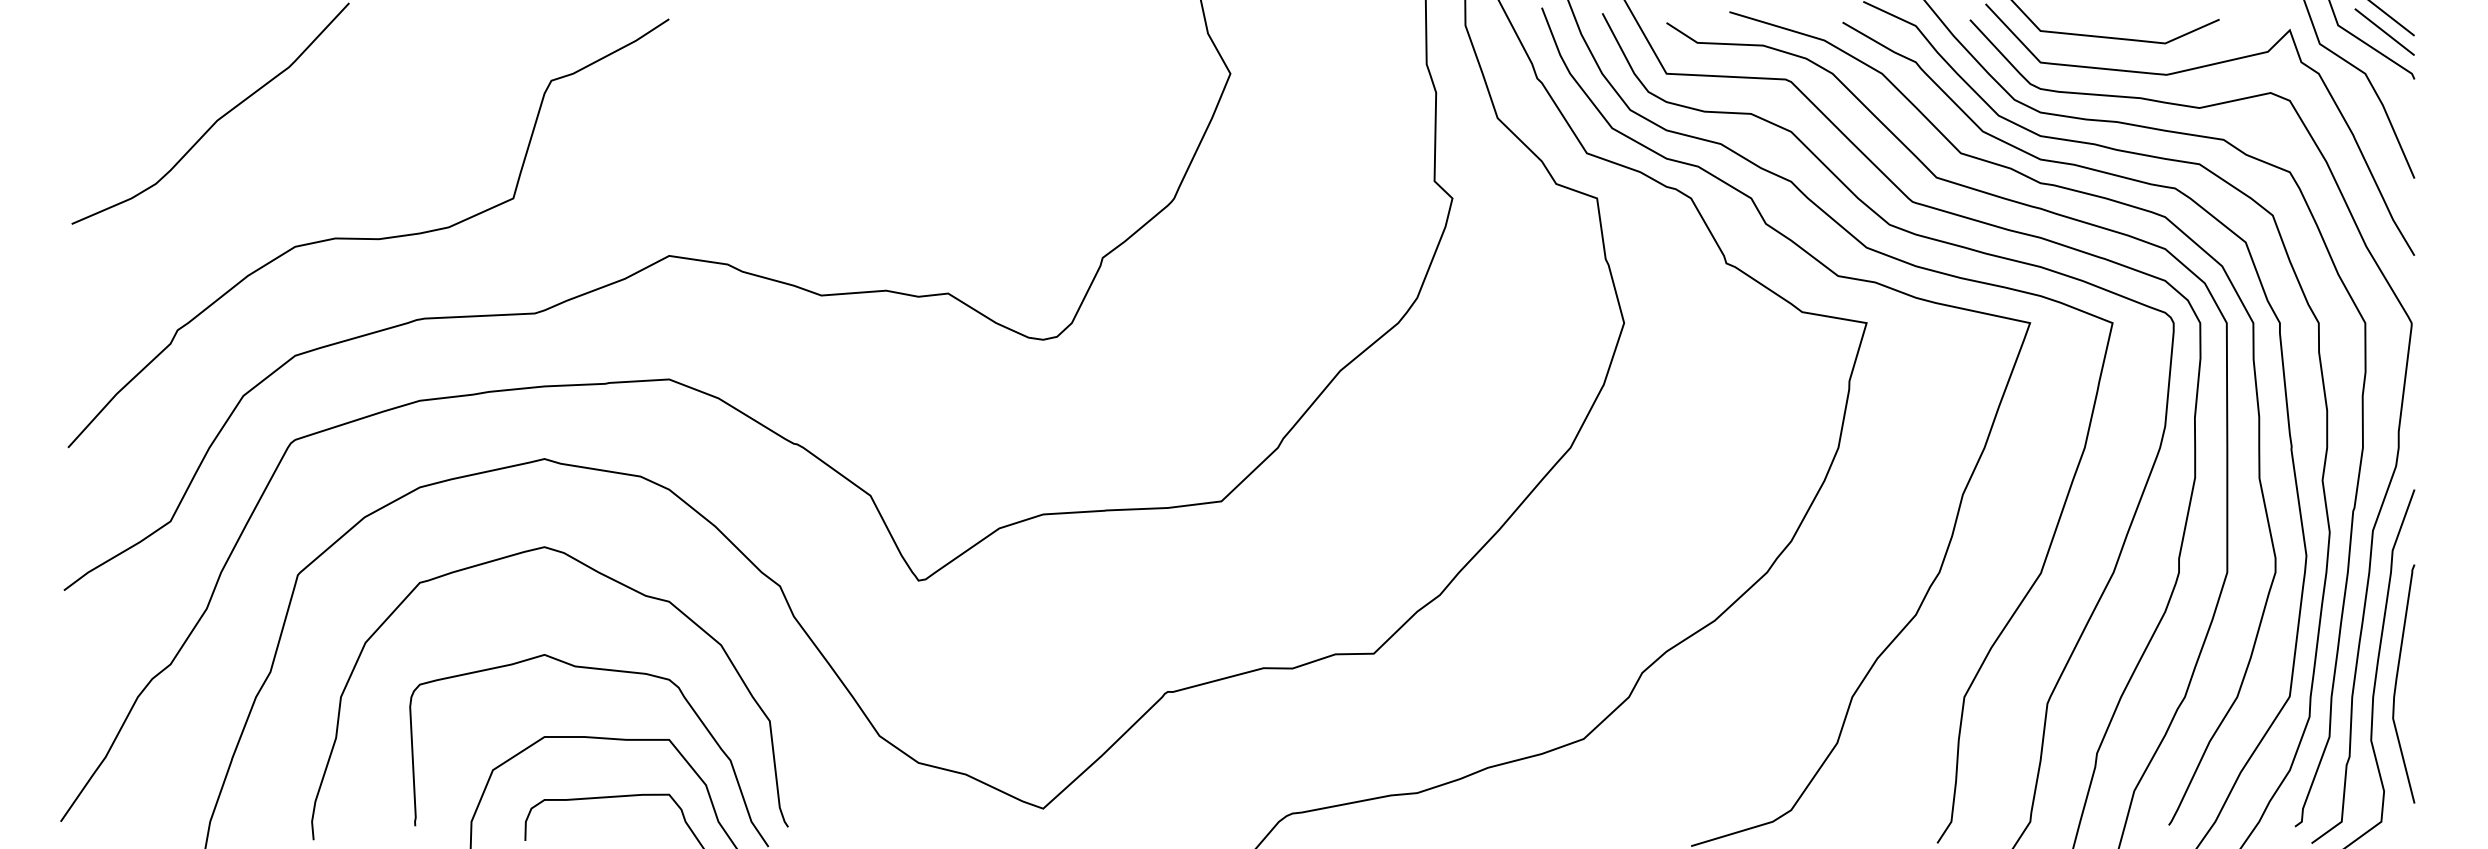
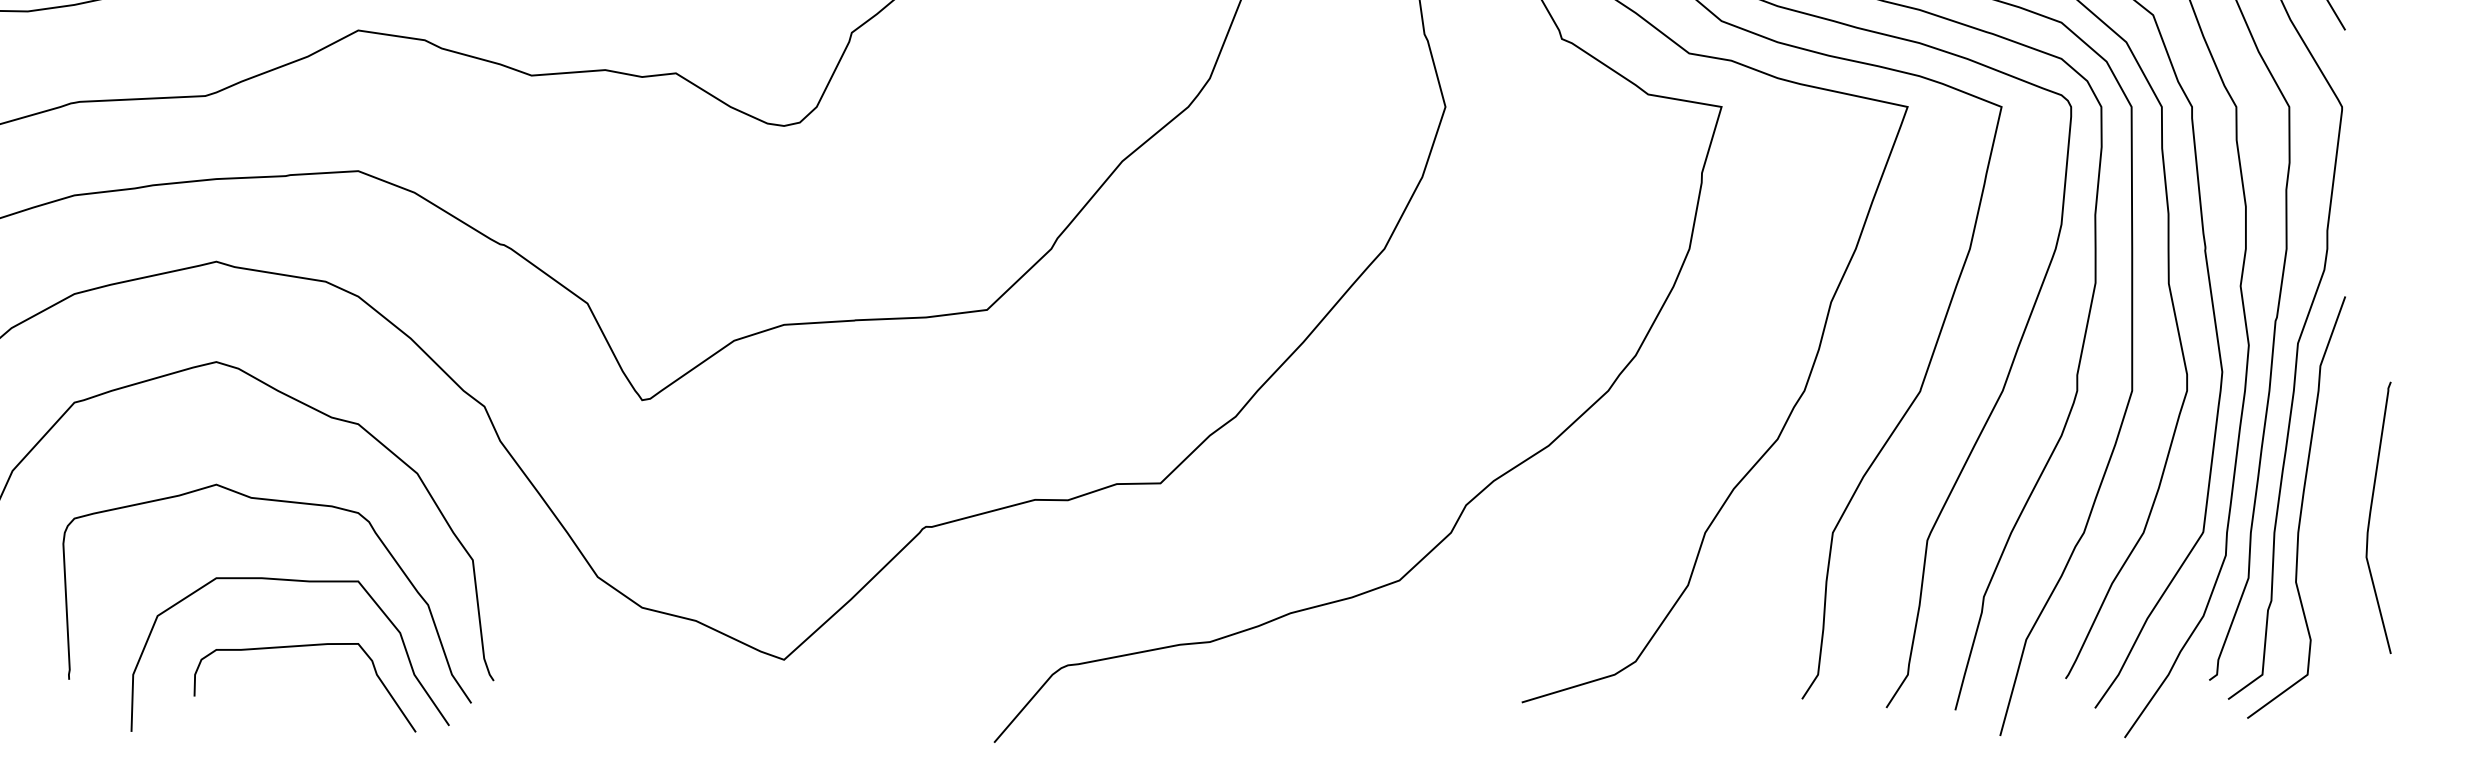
curve: (2397, 681) -> (2371, 515), moved

